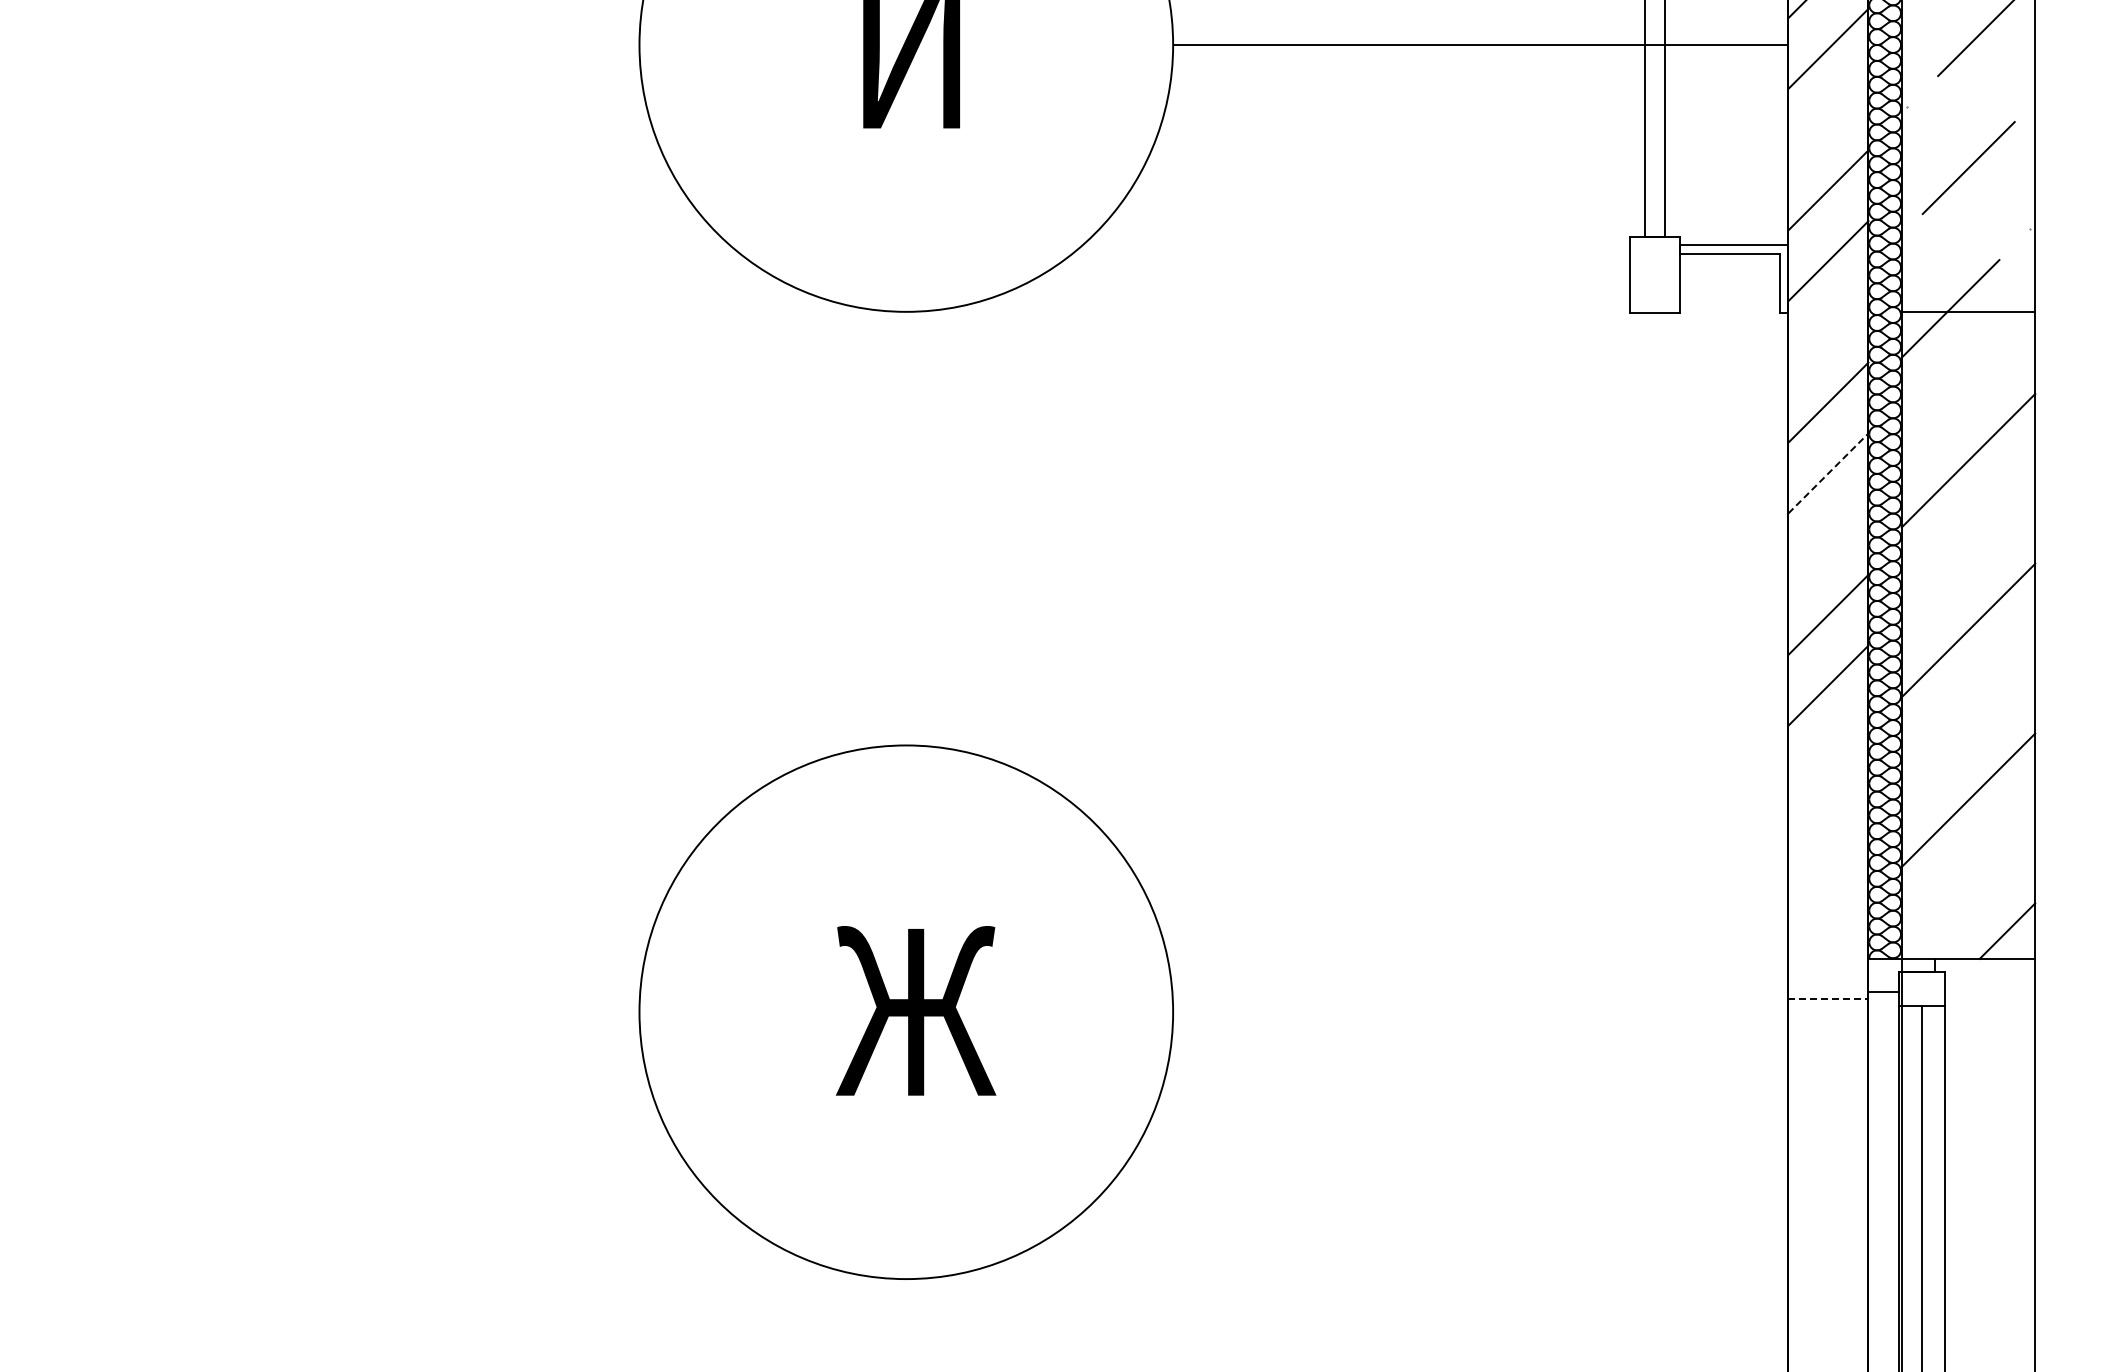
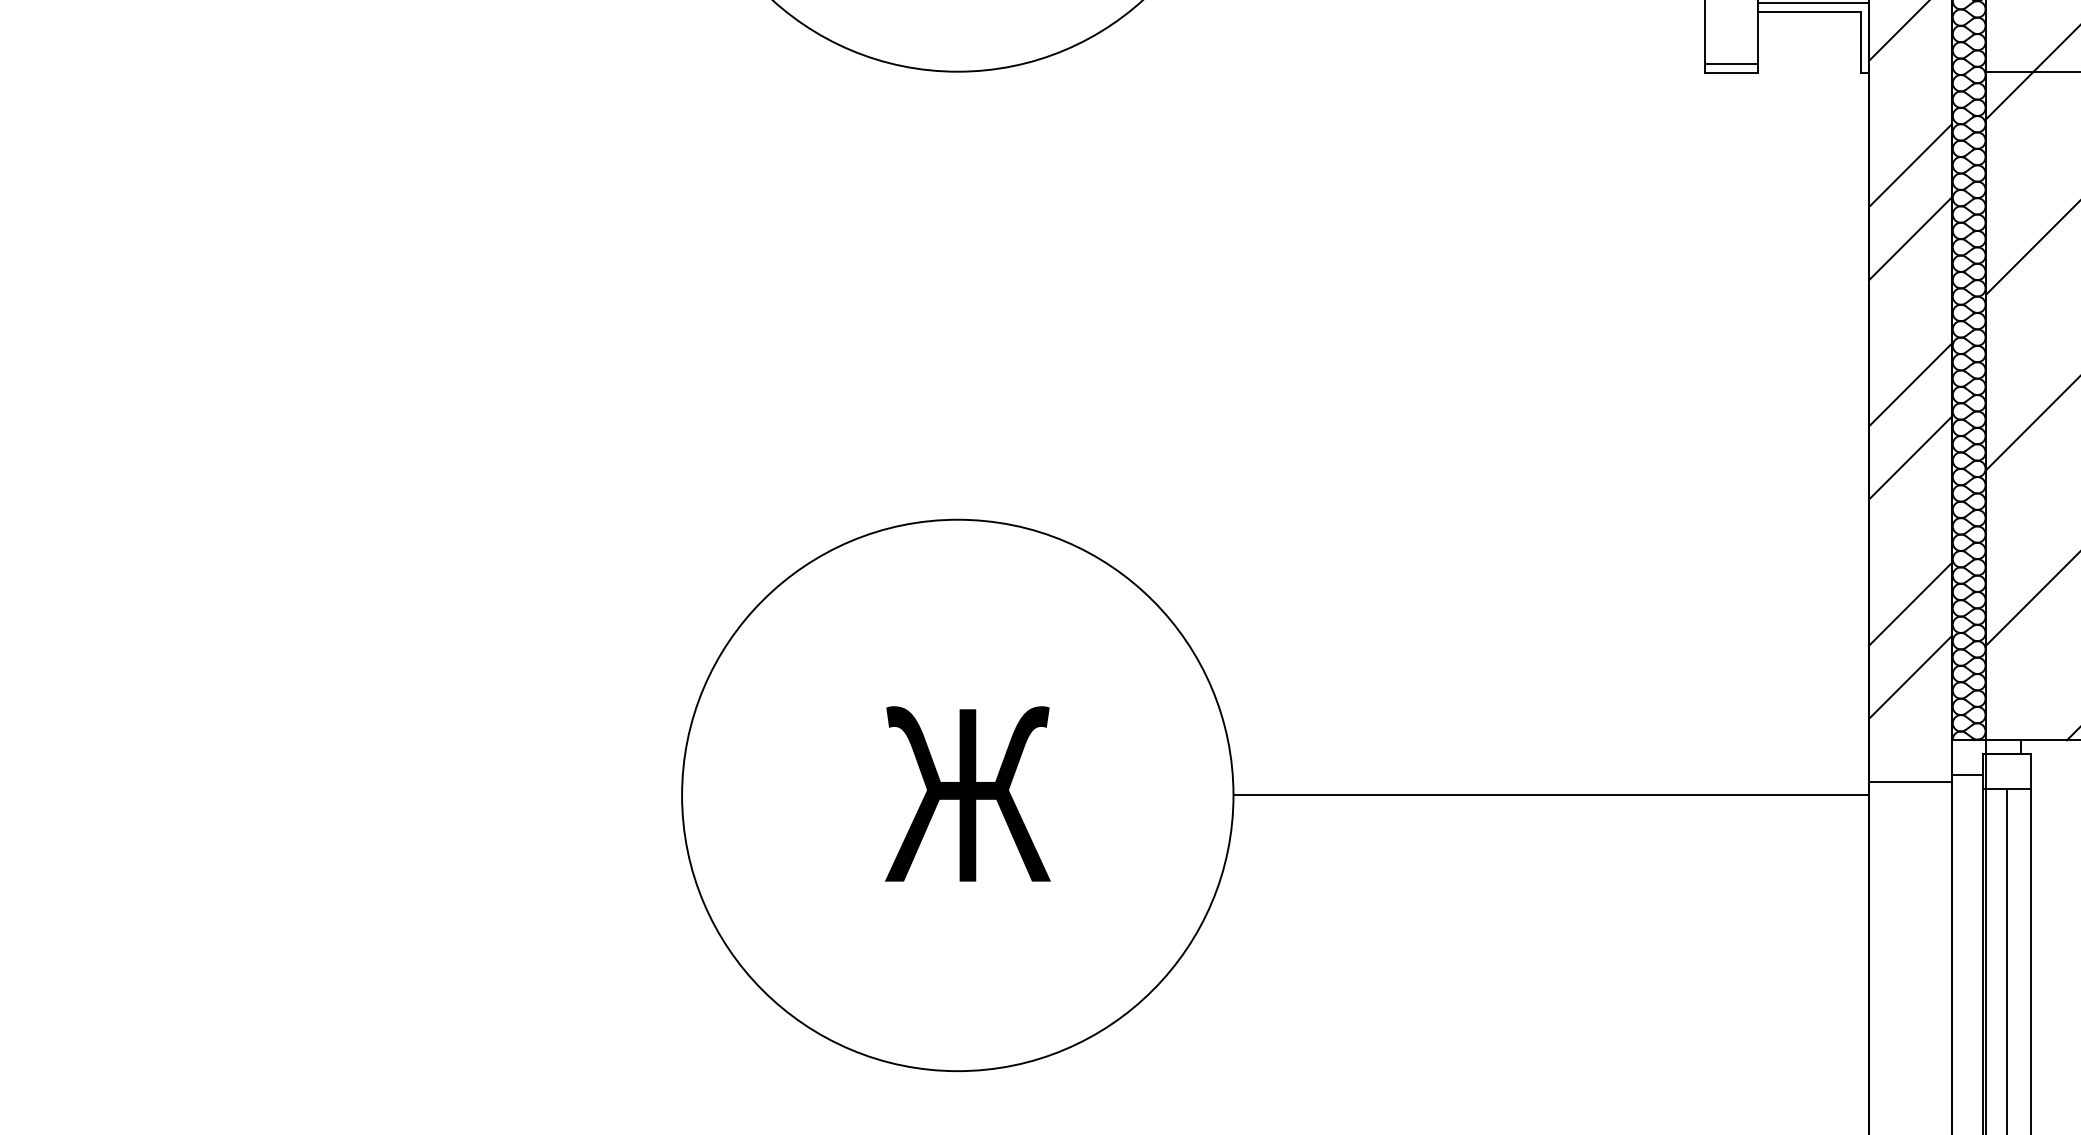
line: (1654, 304) -> (1730, 64), added
line: (1828, 473) -> (1910, 238), dashed -> solid
line: (1828, 827) -> (1910, 604), added
line: (1828, 897) -> (1910, 676), added
line: (1828, 998) -> (1910, 781), dashed -> solid
line: (1480, 1012) -> (1551, 795), added

